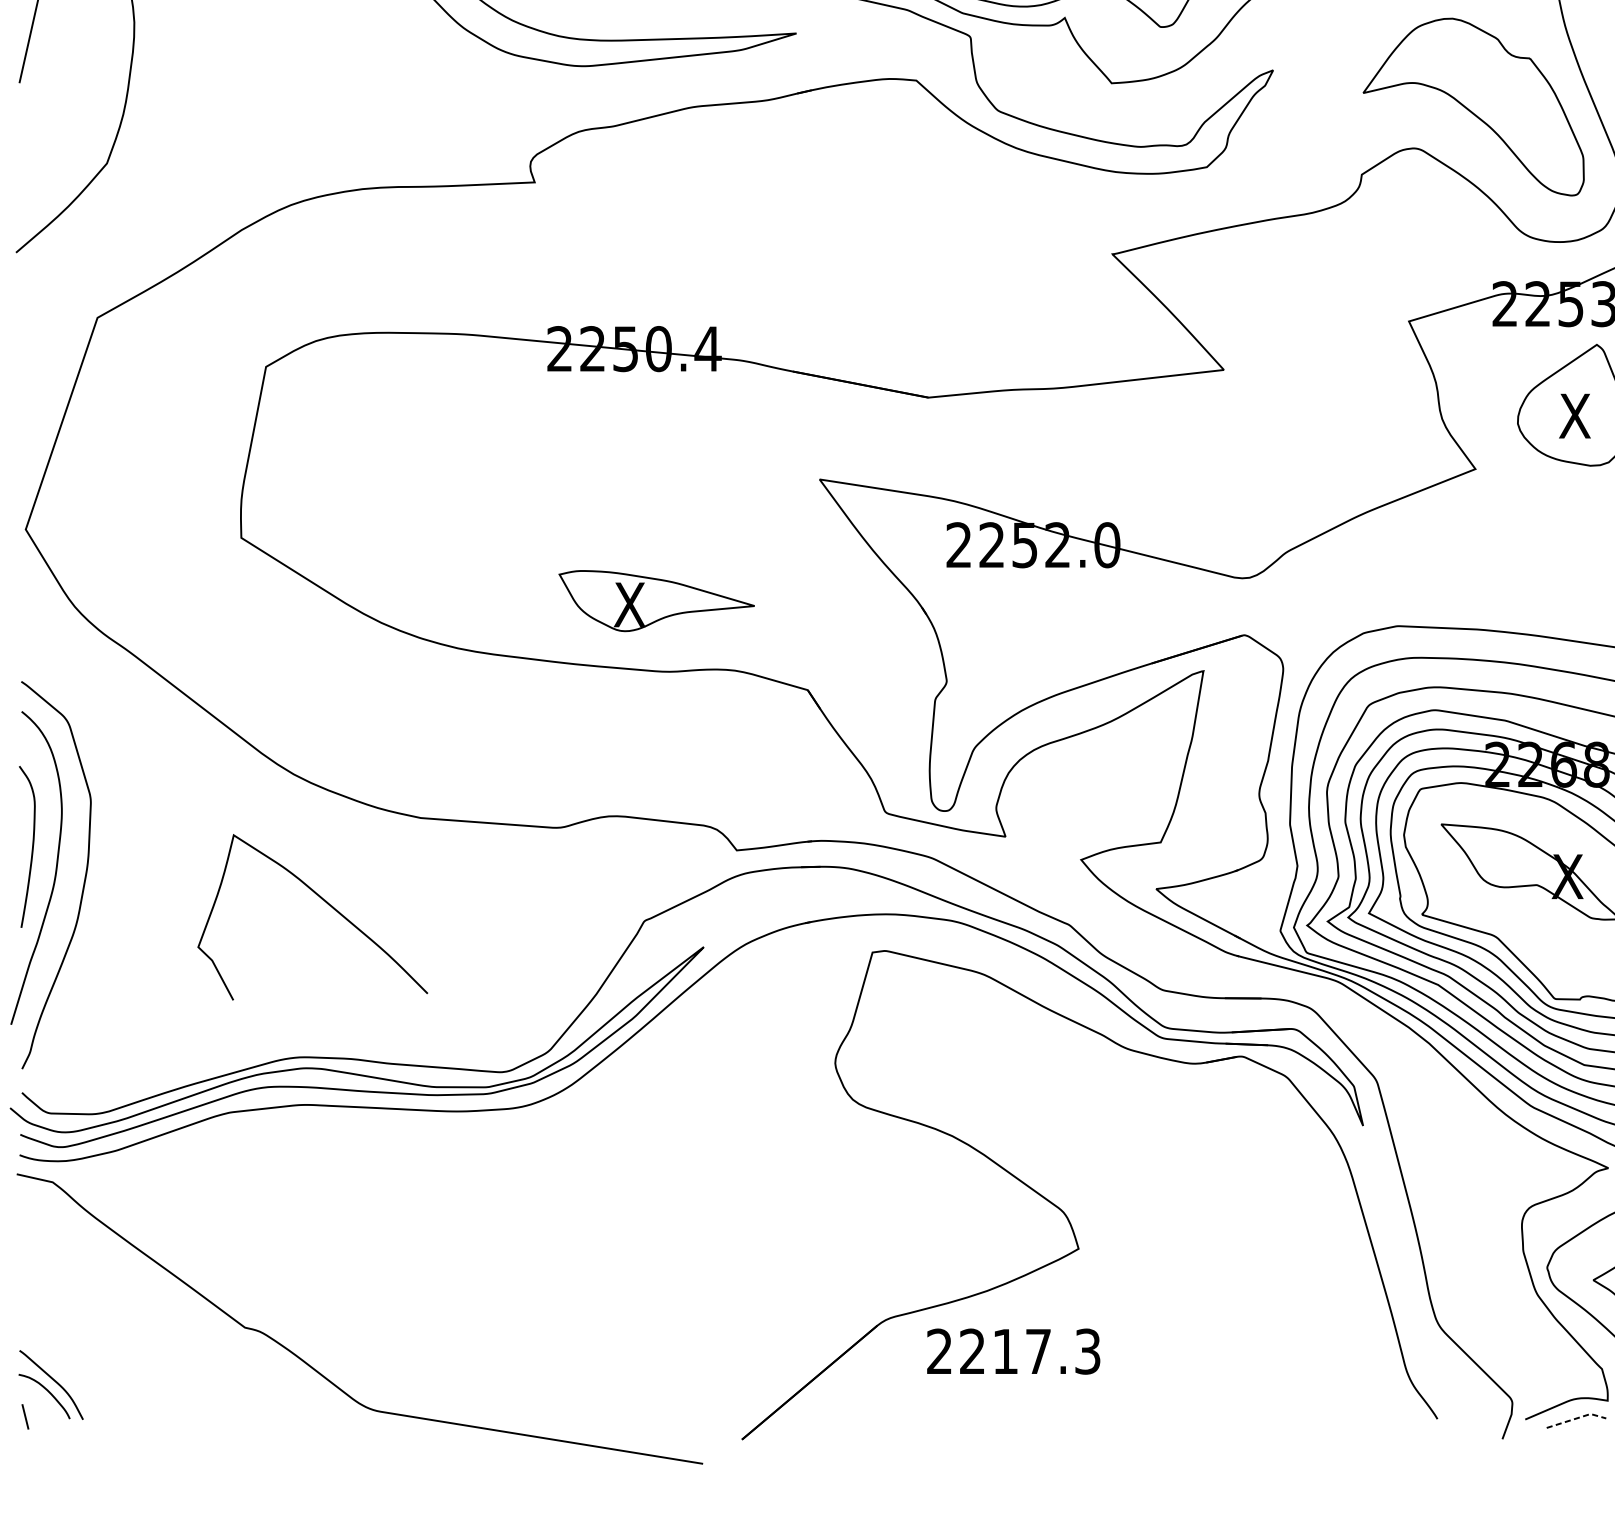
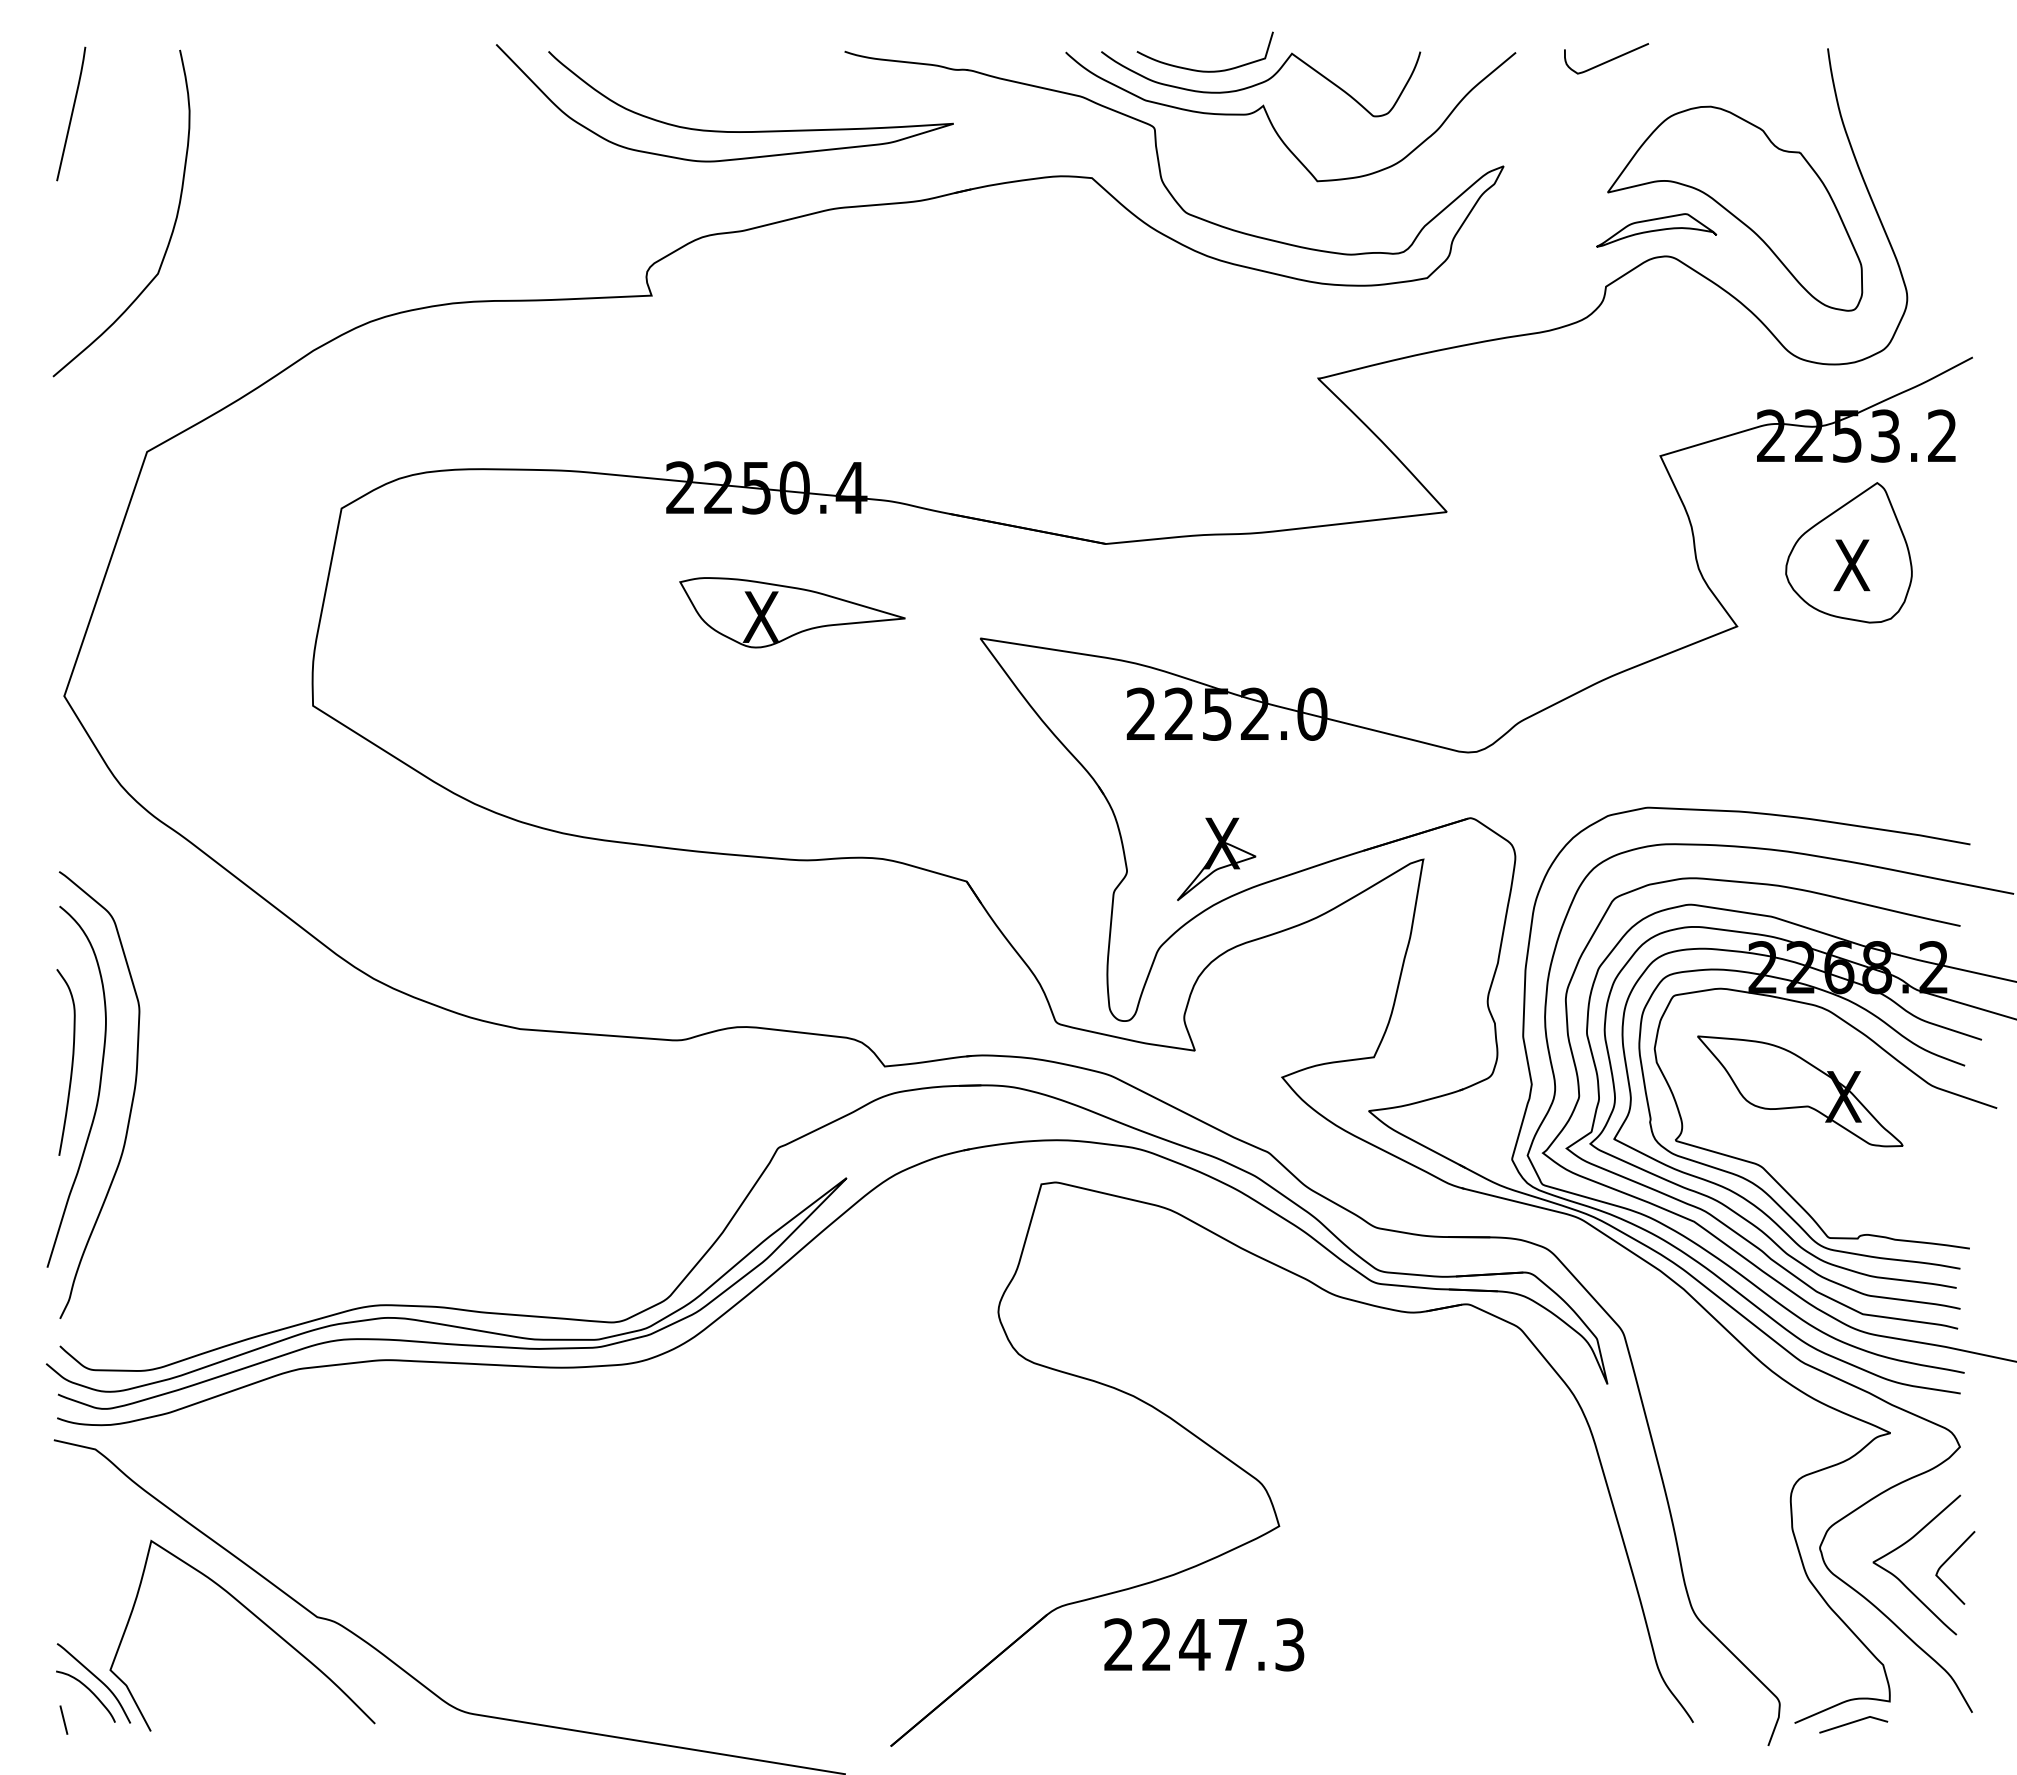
part: (1405, 125) -> (1656, 230), added
part: (656, 600) -> (792, 612), moved
part: (1024, 670) -> (1216, 858), added
curve: (323, 900) -> (254, 1616), moved
text: (1005, 1351) -> (1194, 1644), 2217.3 -> 2247.3
line: (1577, 1418) -> (1854, 1721), dashed -> solid

